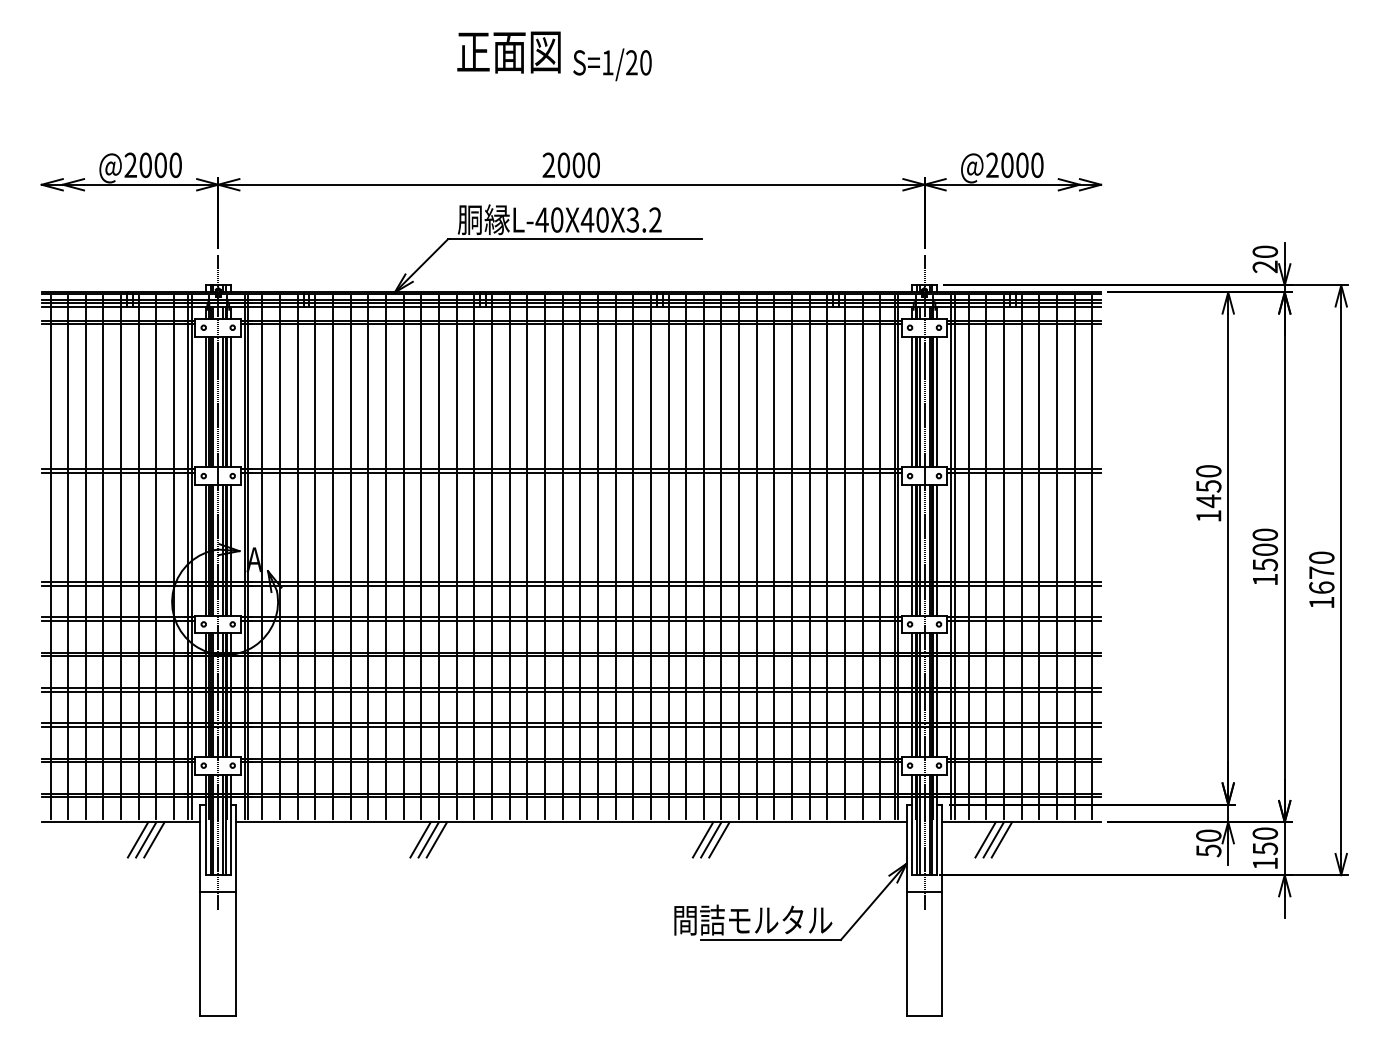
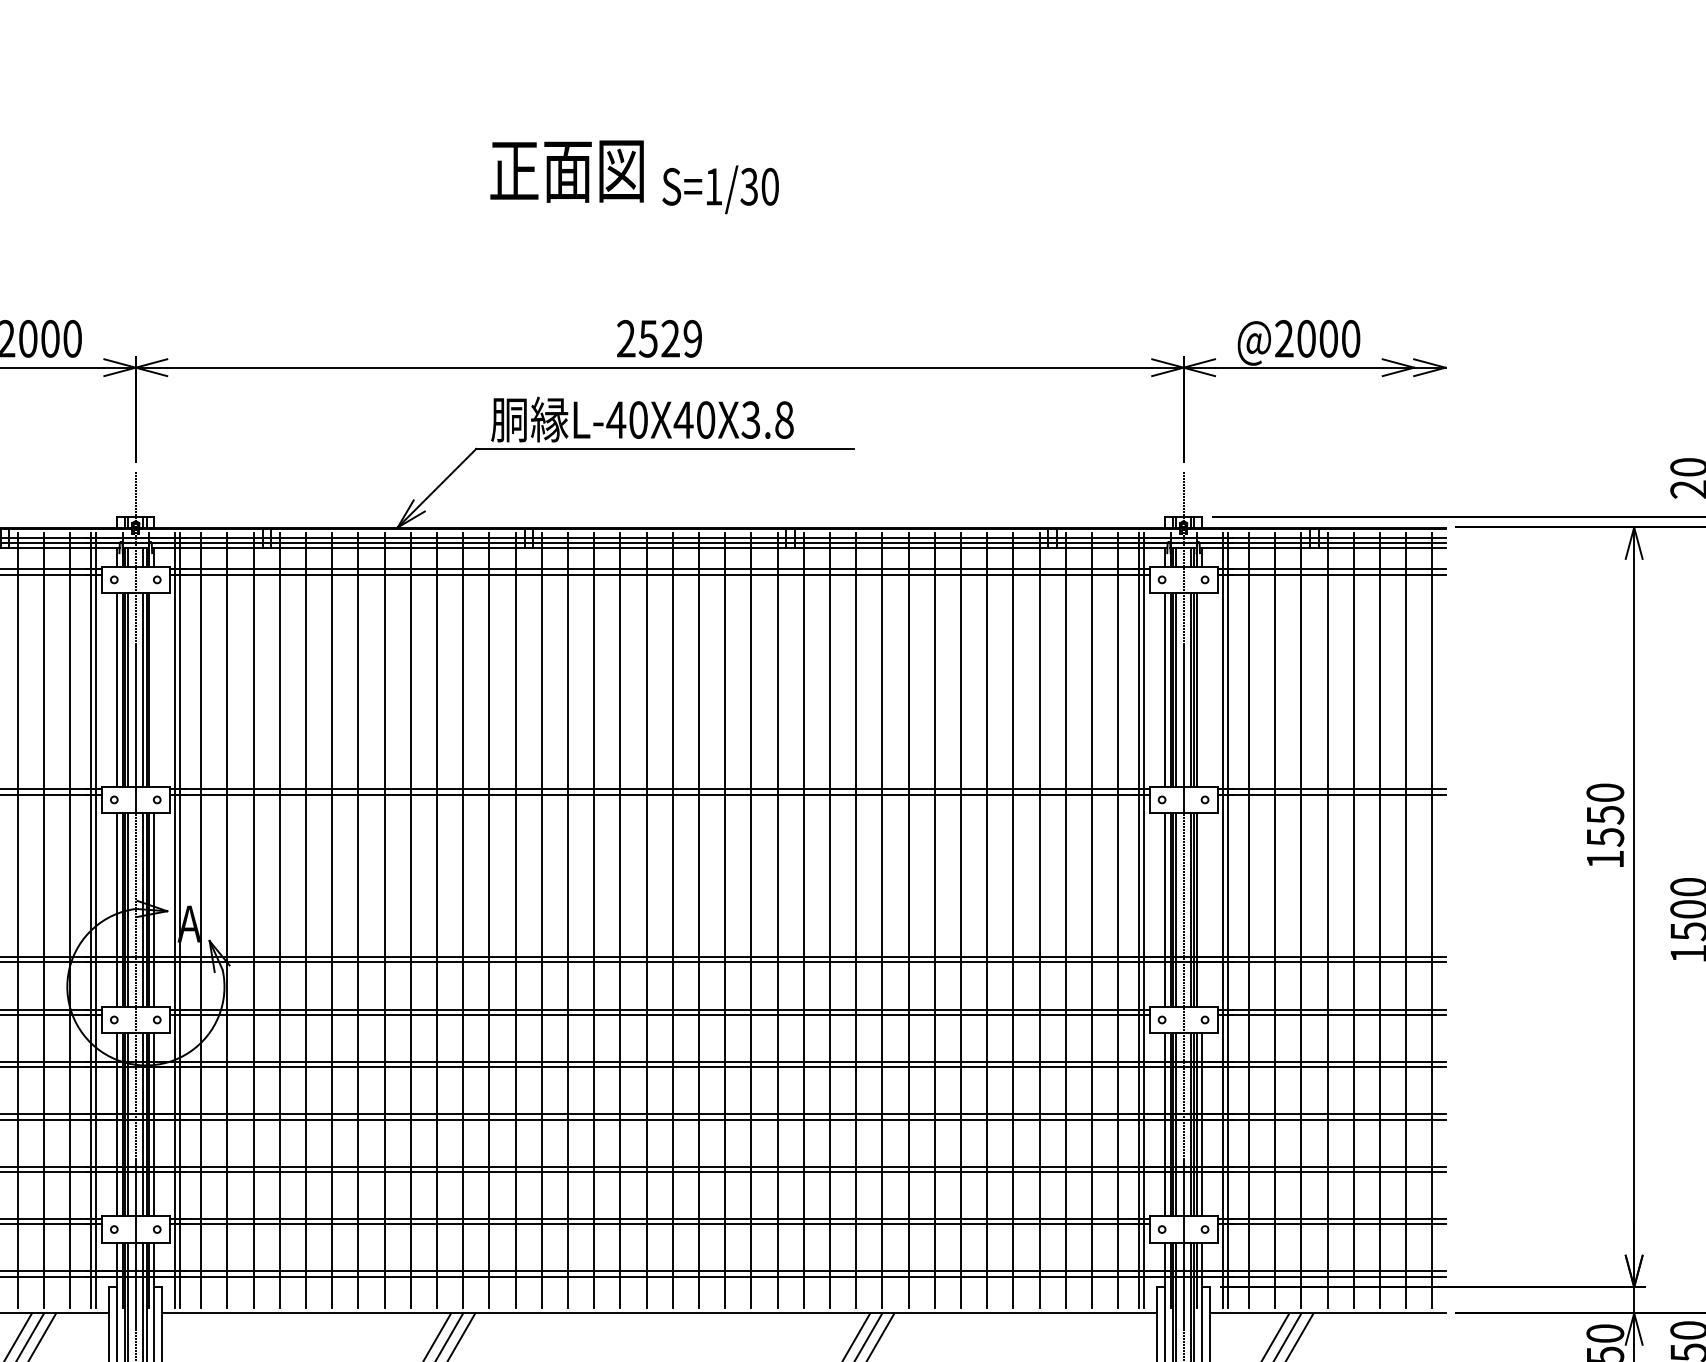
text: (631, 62) -> (748, 186), S=1/20 -> S=1/30
text: (578, 165) -> (670, 339), 2000 -> 2529
text: (655, 219) -> (784, 419), L-40X40X3.2 -> L-40X40X3.8
line: (230, 401) -> (153, 689), removed
line: (937, 401) -> (1202, 689), removed
text: (1208, 501) -> (1604, 837), 1450 -> 1550
line: (937, 549) -> (1202, 908), removed

